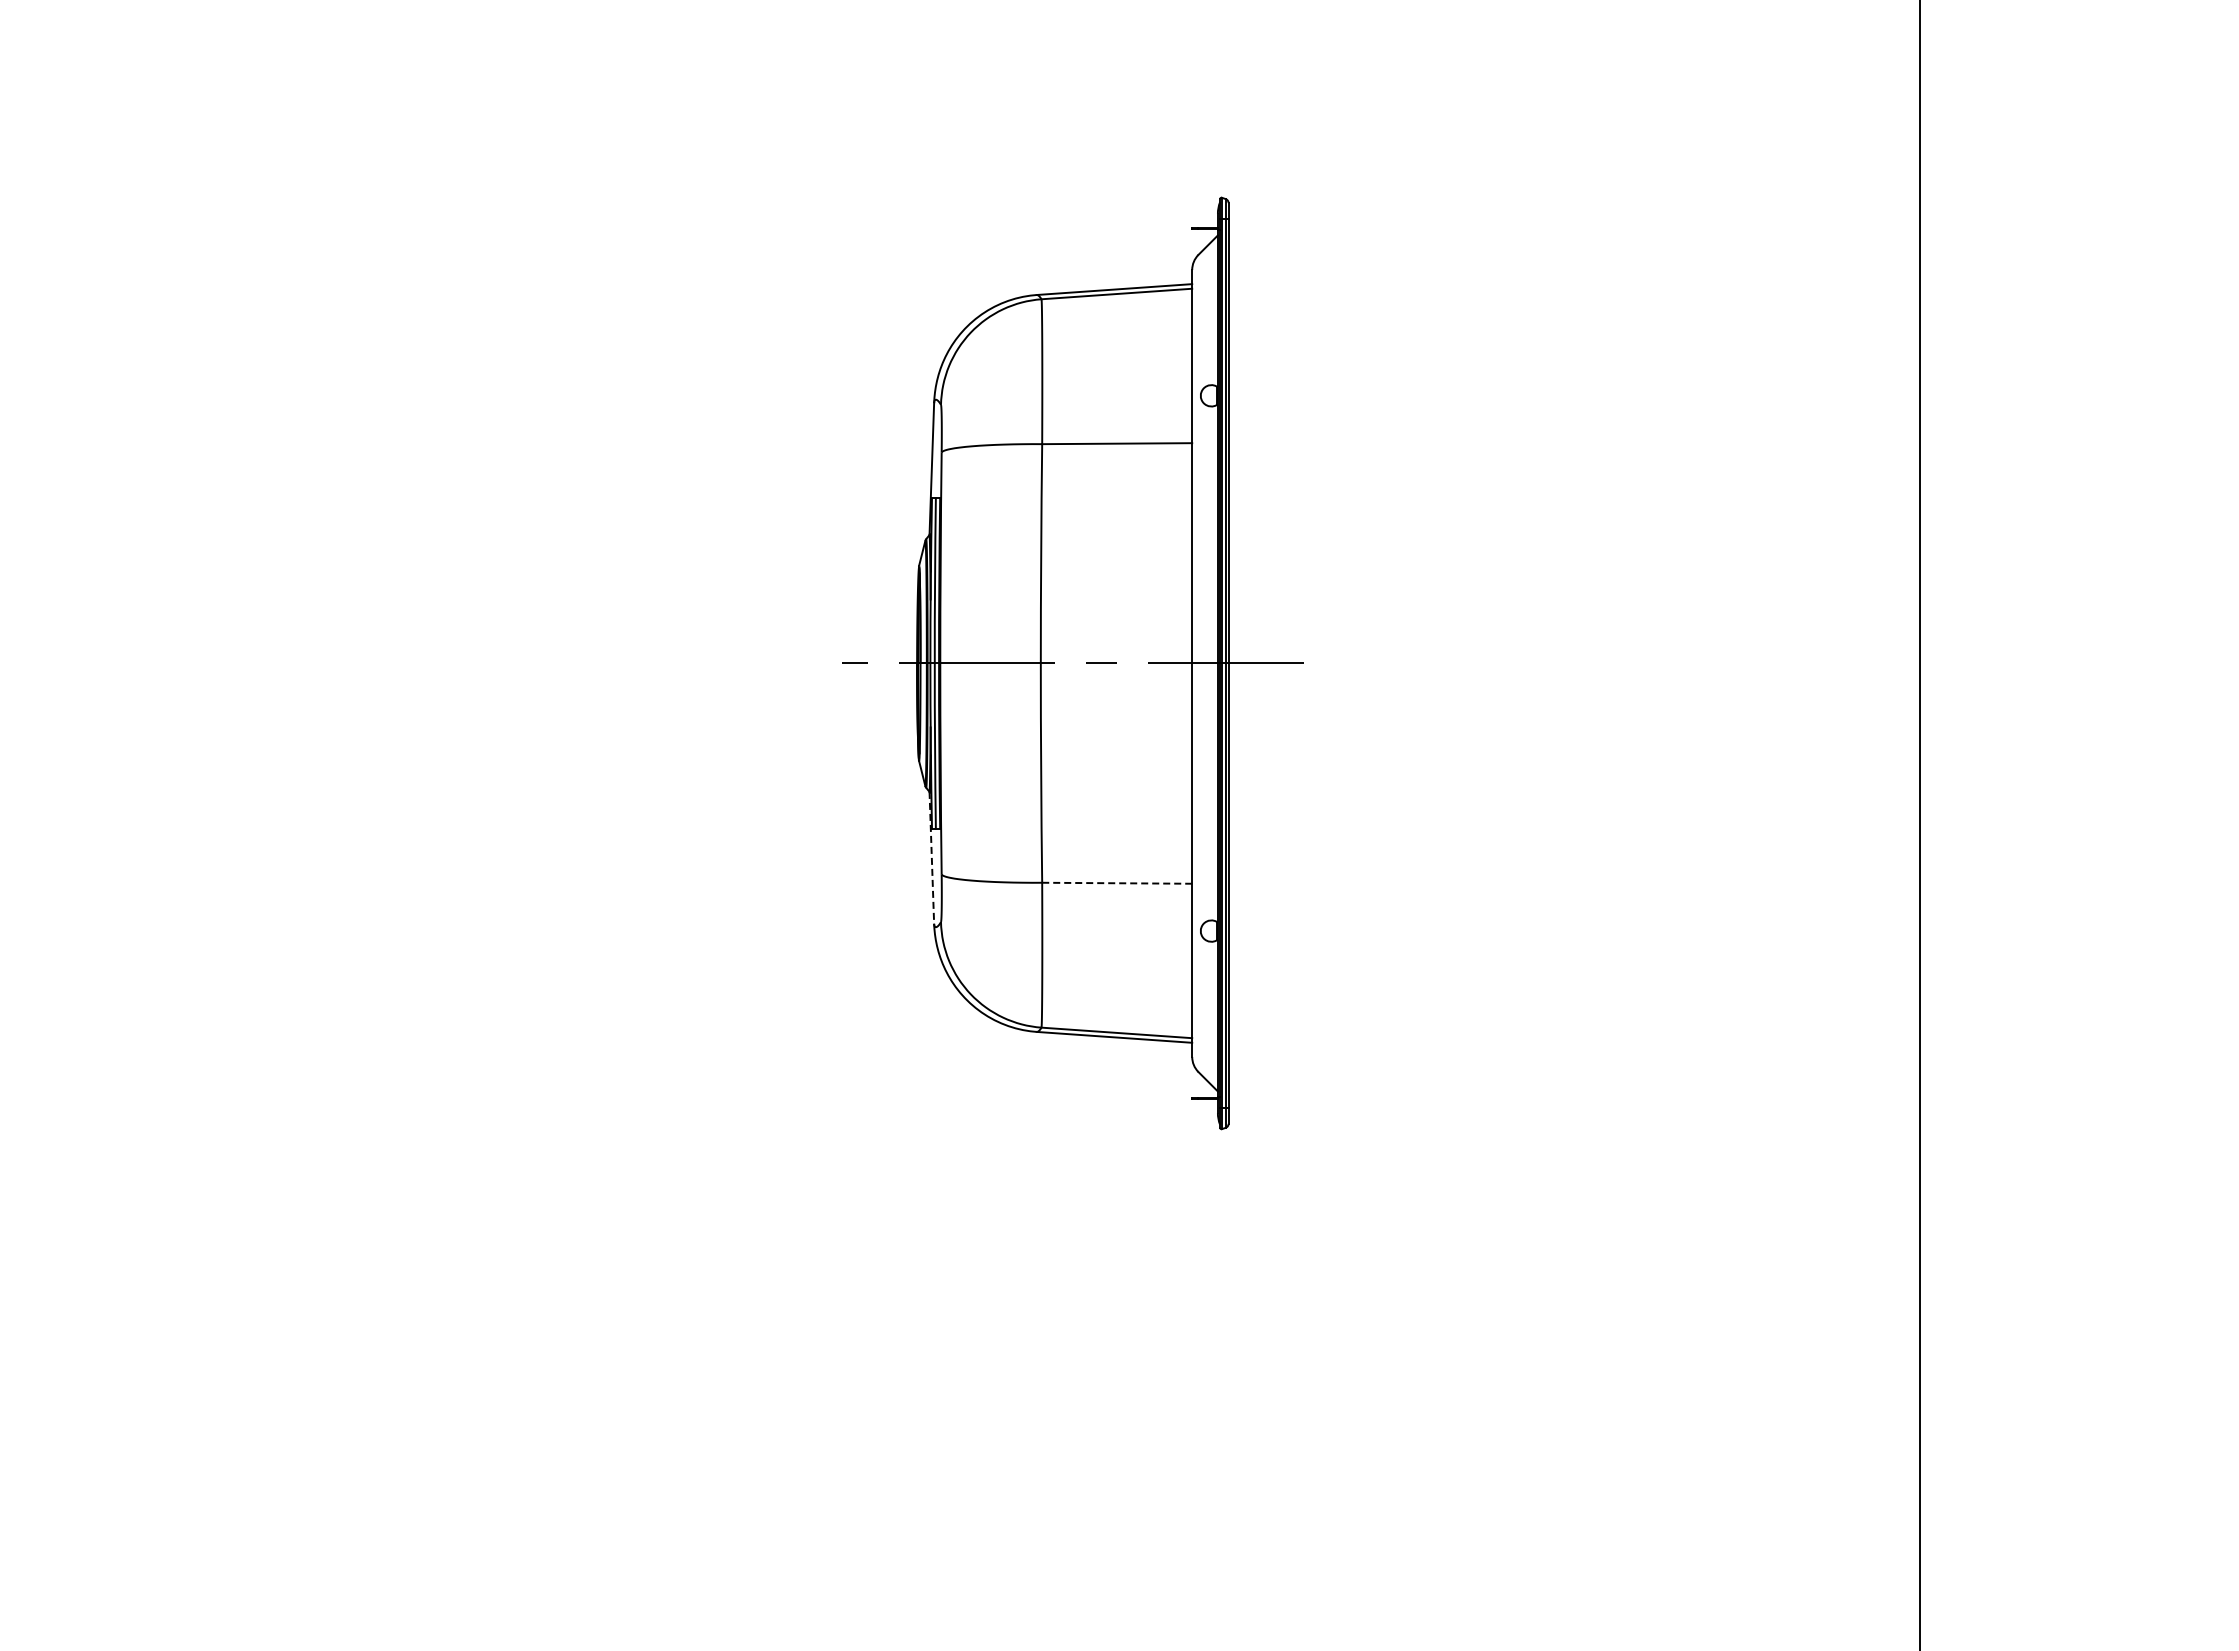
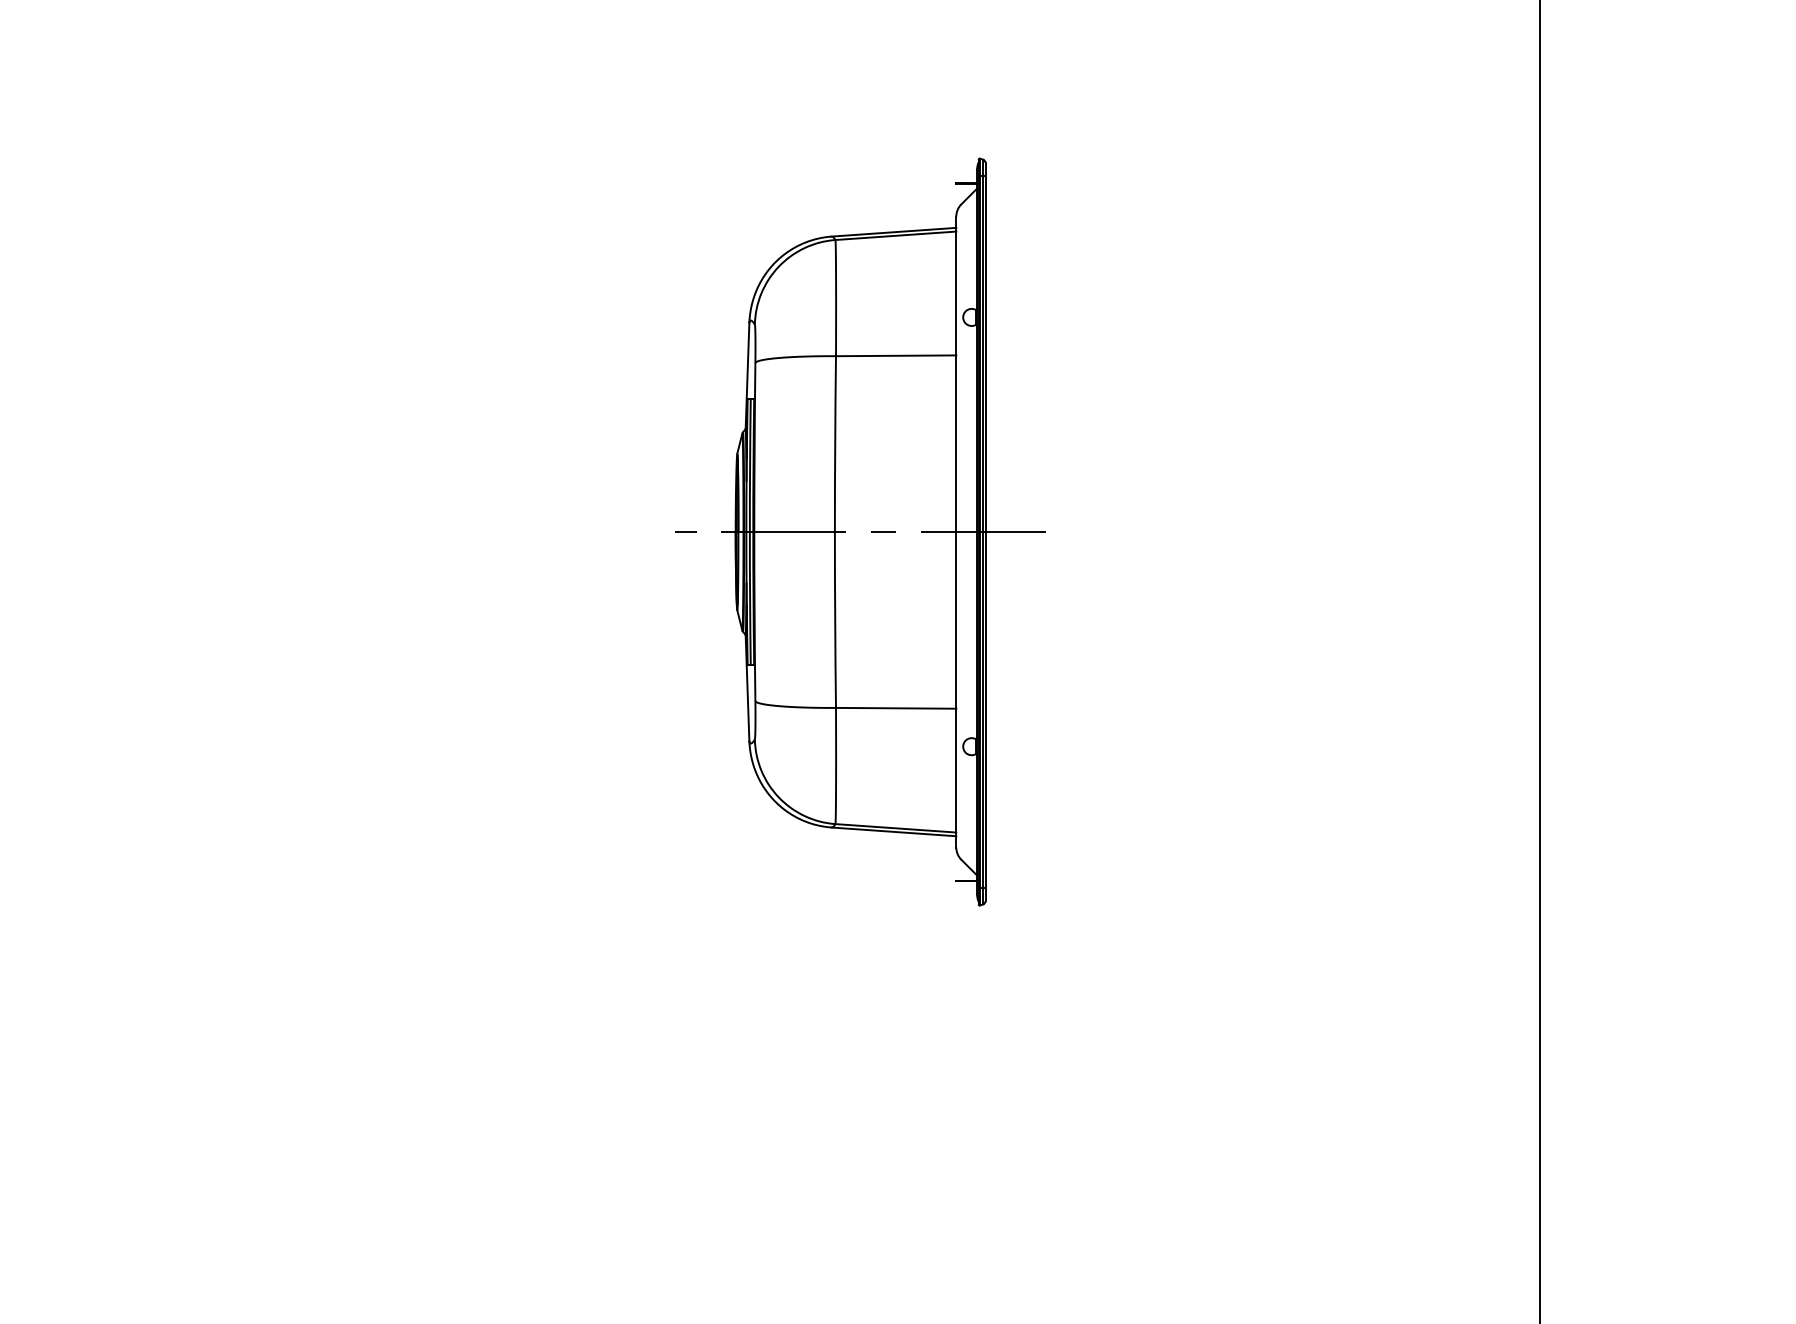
line: (931, 857) -> (747, 687), dashed -> solid
line: (1116, 883) -> (895, 708), dashed -> solid

